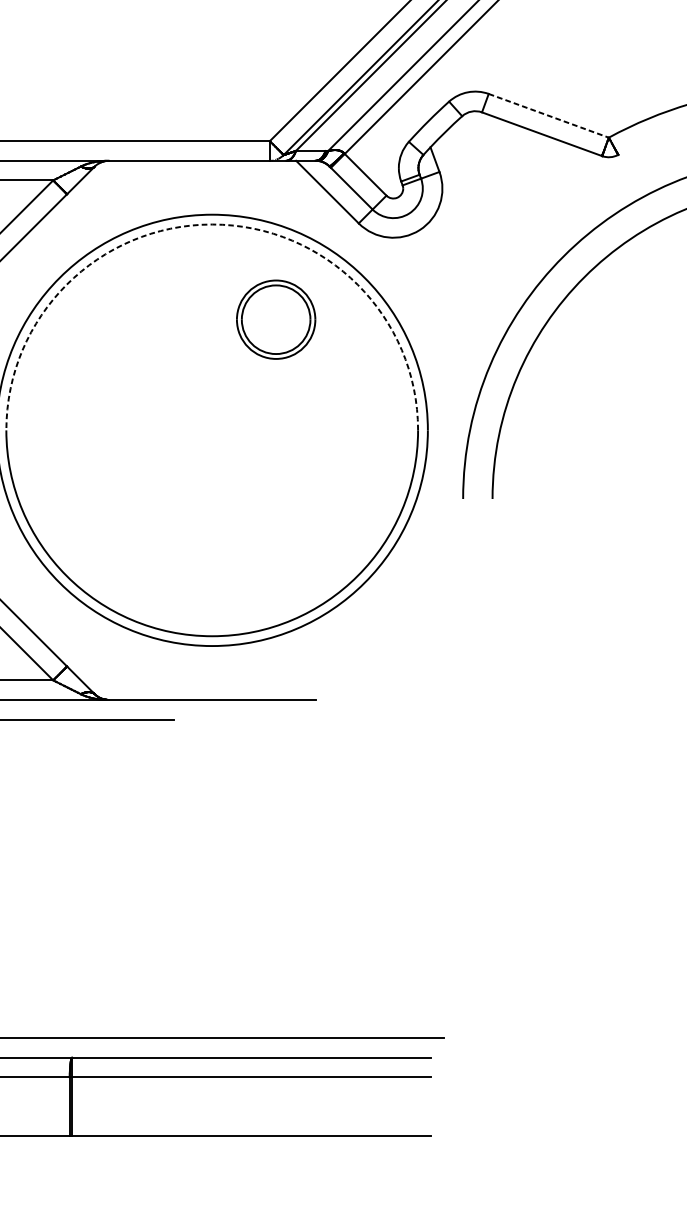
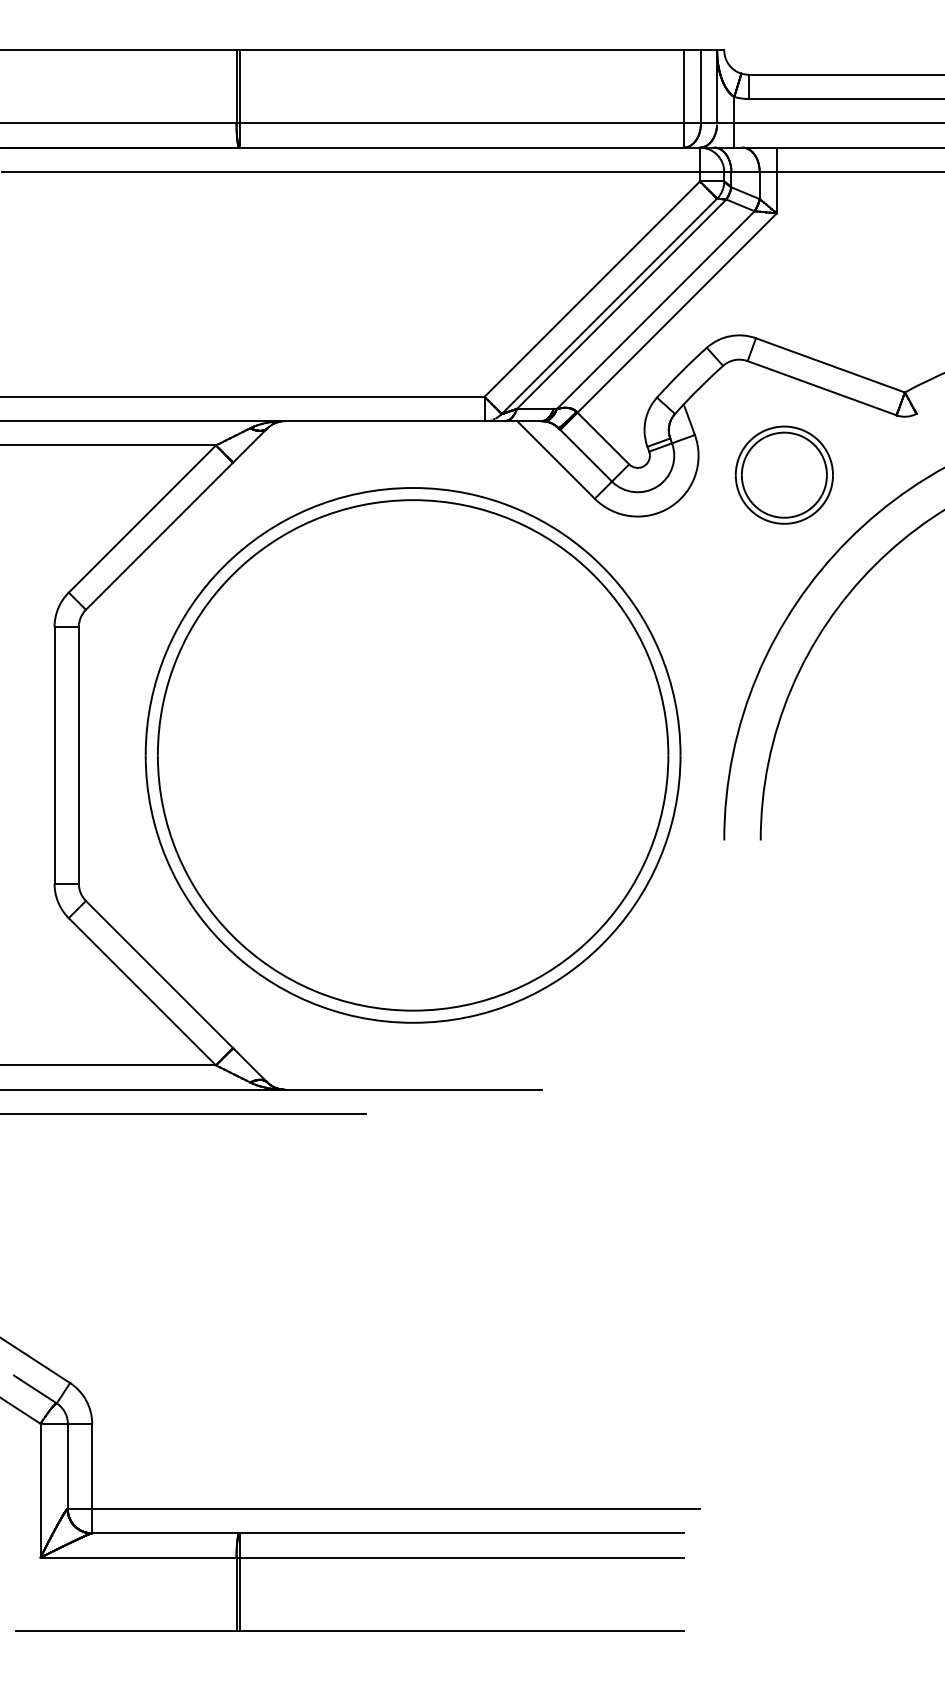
line: (548, 115) -> (830, 365), dashed -> solid
arc: (212, 224) -> (413, 500), dashed -> solid
part: (275, 319) -> (783, 474), moved

